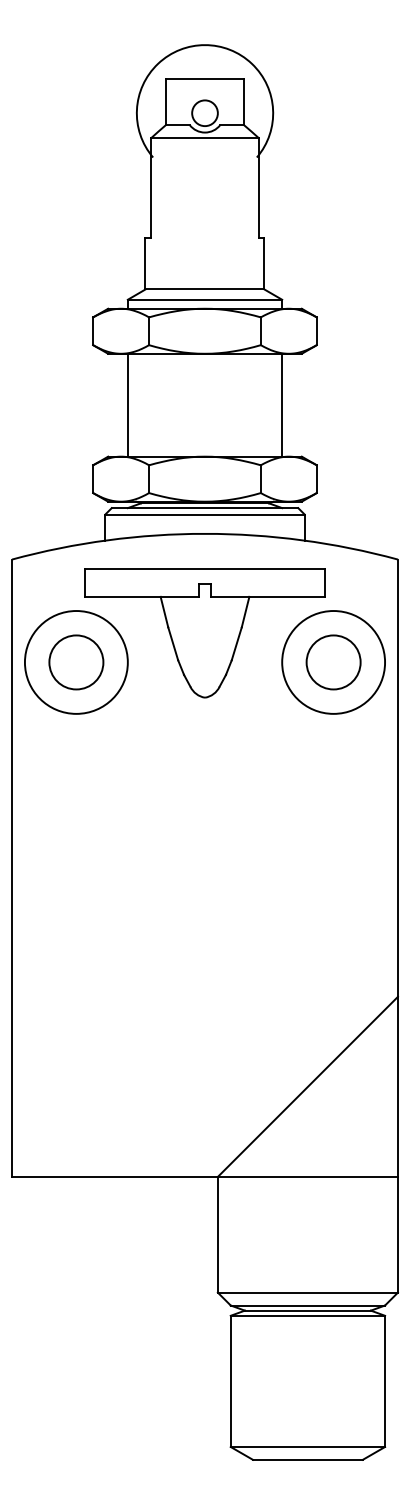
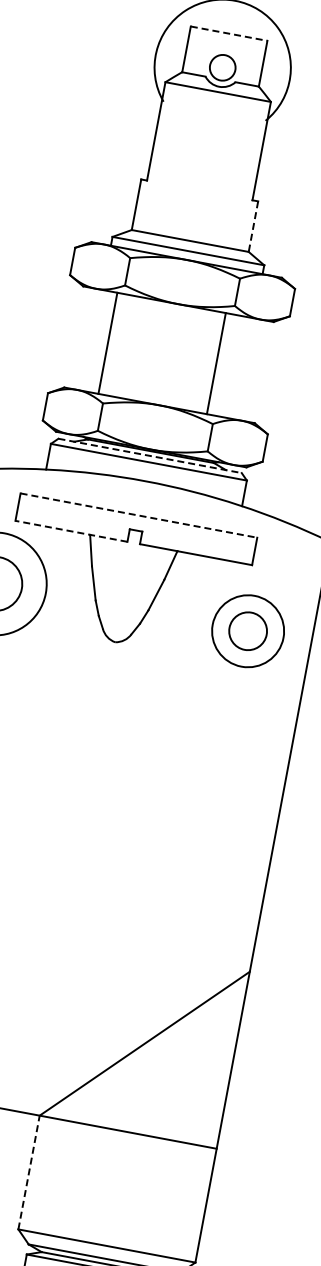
line: (205, 78) -> (229, 33), solid -> dashed
line: (264, 263) -> (253, 226), solid -> dashed
line: (127, 404) -> (107, 342), moved
line: (282, 404) -> (216, 362), moved
line: (205, 508) -> (150, 456), solid -> dashed
line: (205, 568) -> (139, 515), solid -> dashed
line: (141, 596) -> (71, 531), solid -> dashed
circle: (333, 662) -> (247, 631), size x0.7
circle: (333, 662) -> (247, 631), size x0.7
line: (217, 1234) -> (28, 1172), solid -> dashed

